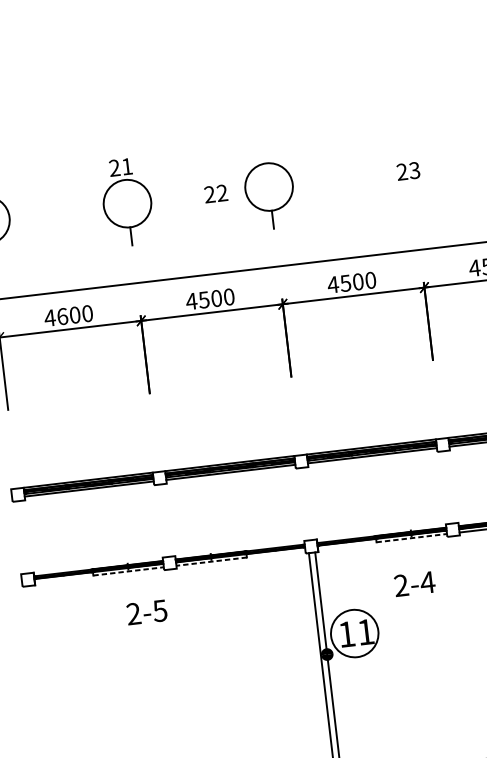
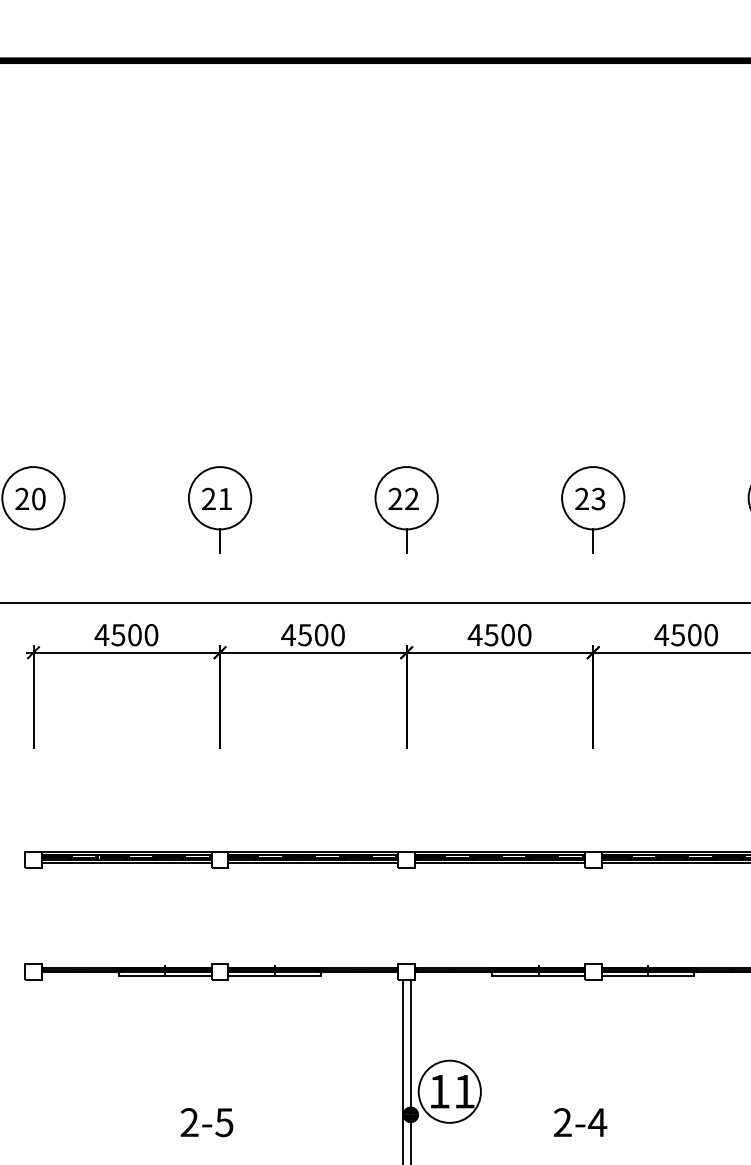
text: (120, 167) -> (216, 498), moved
part: (411, 178) -> (593, 509), added
text: (215, 193) -> (403, 498), moved
text: (62, 316) -> (118, 635), 4600 -> 4500
line: (412, 538) -> (539, 976), dashed -> solid
line: (211, 561) -> (274, 976), dashed -> solid
line: (128, 571) -> (165, 976), dashed -> solid
text: (414, 583) -> (580, 1122), moved
text: (146, 612) -> (206, 1122), moved

